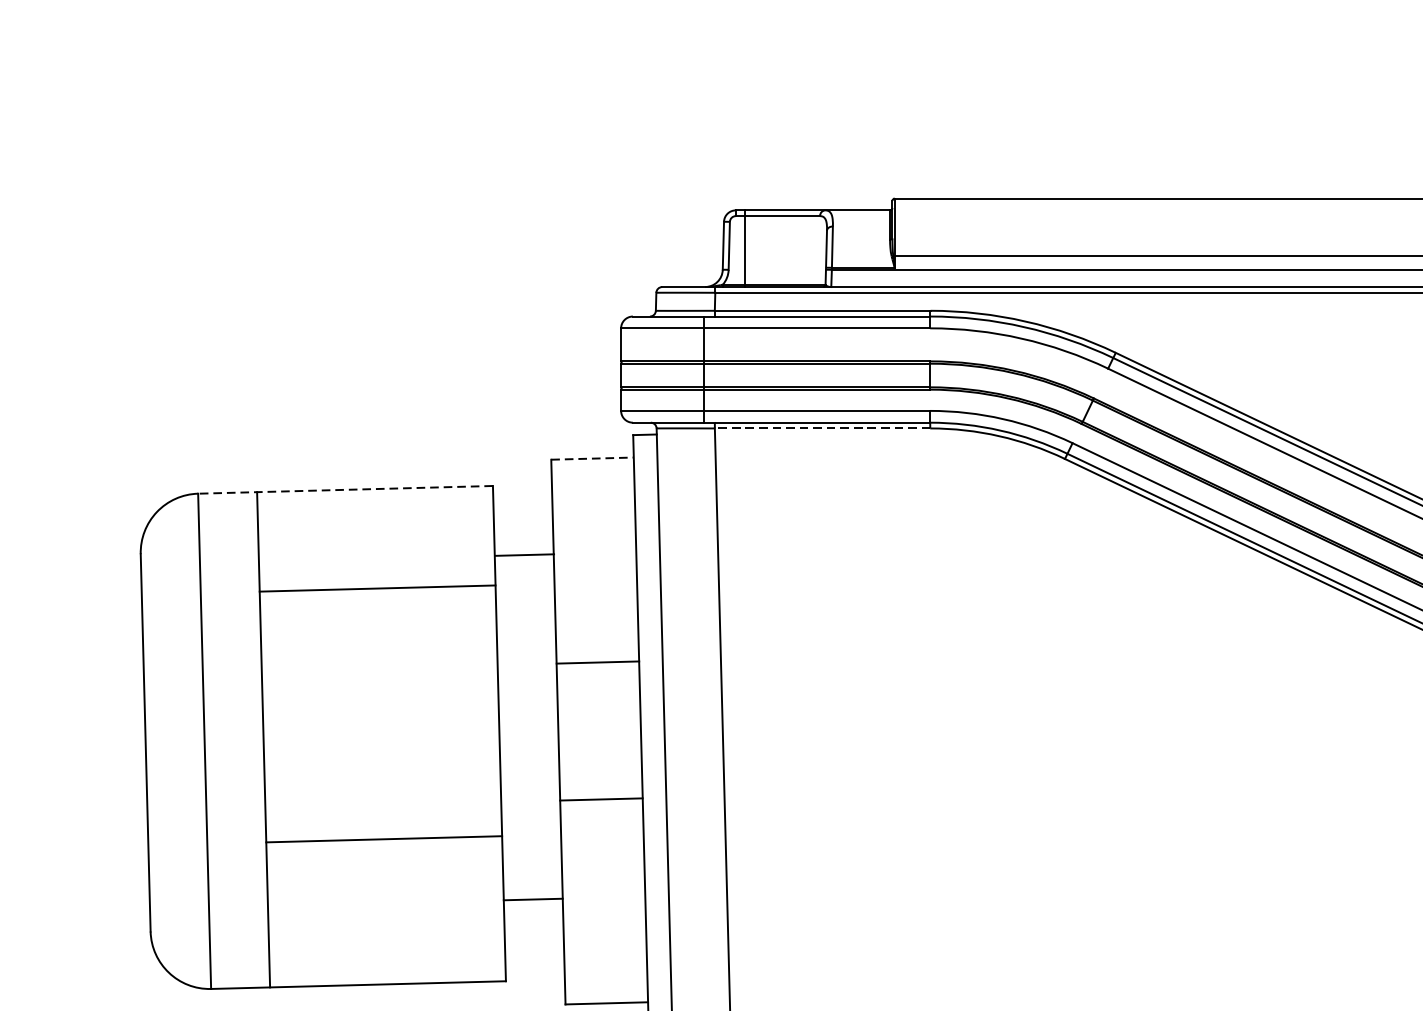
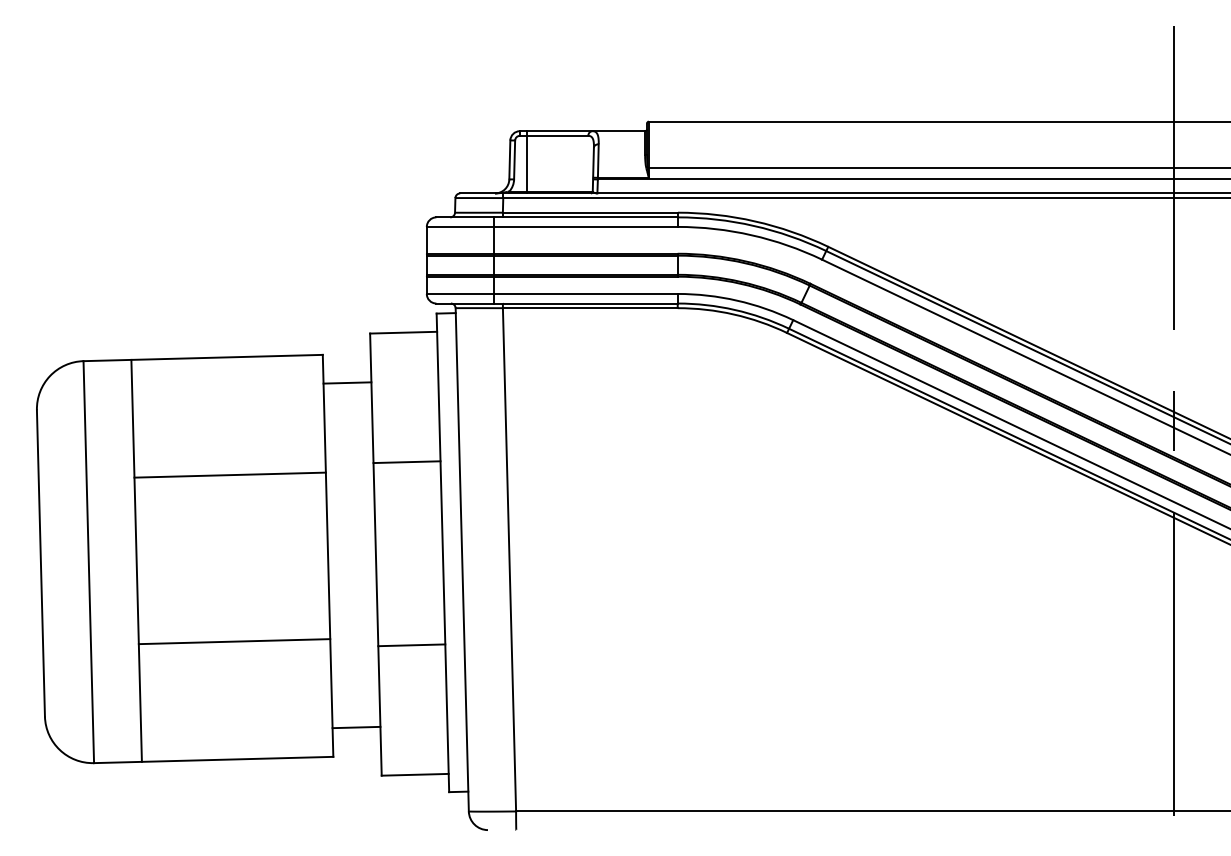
line: (821, 428) -> (589, 308), dashed -> solid
line: (592, 458) -> (403, 332), dashed -> solid
line: (345, 490) -> (203, 358), dashed -> solid
line: (524, 554) -> (347, 382), moved
line: (376, 587) -> (229, 474), moved
line: (597, 662) -> (406, 462), moved
line: (601, 799) -> (411, 645), moved
line: (533, 899) -> (356, 727), moved

